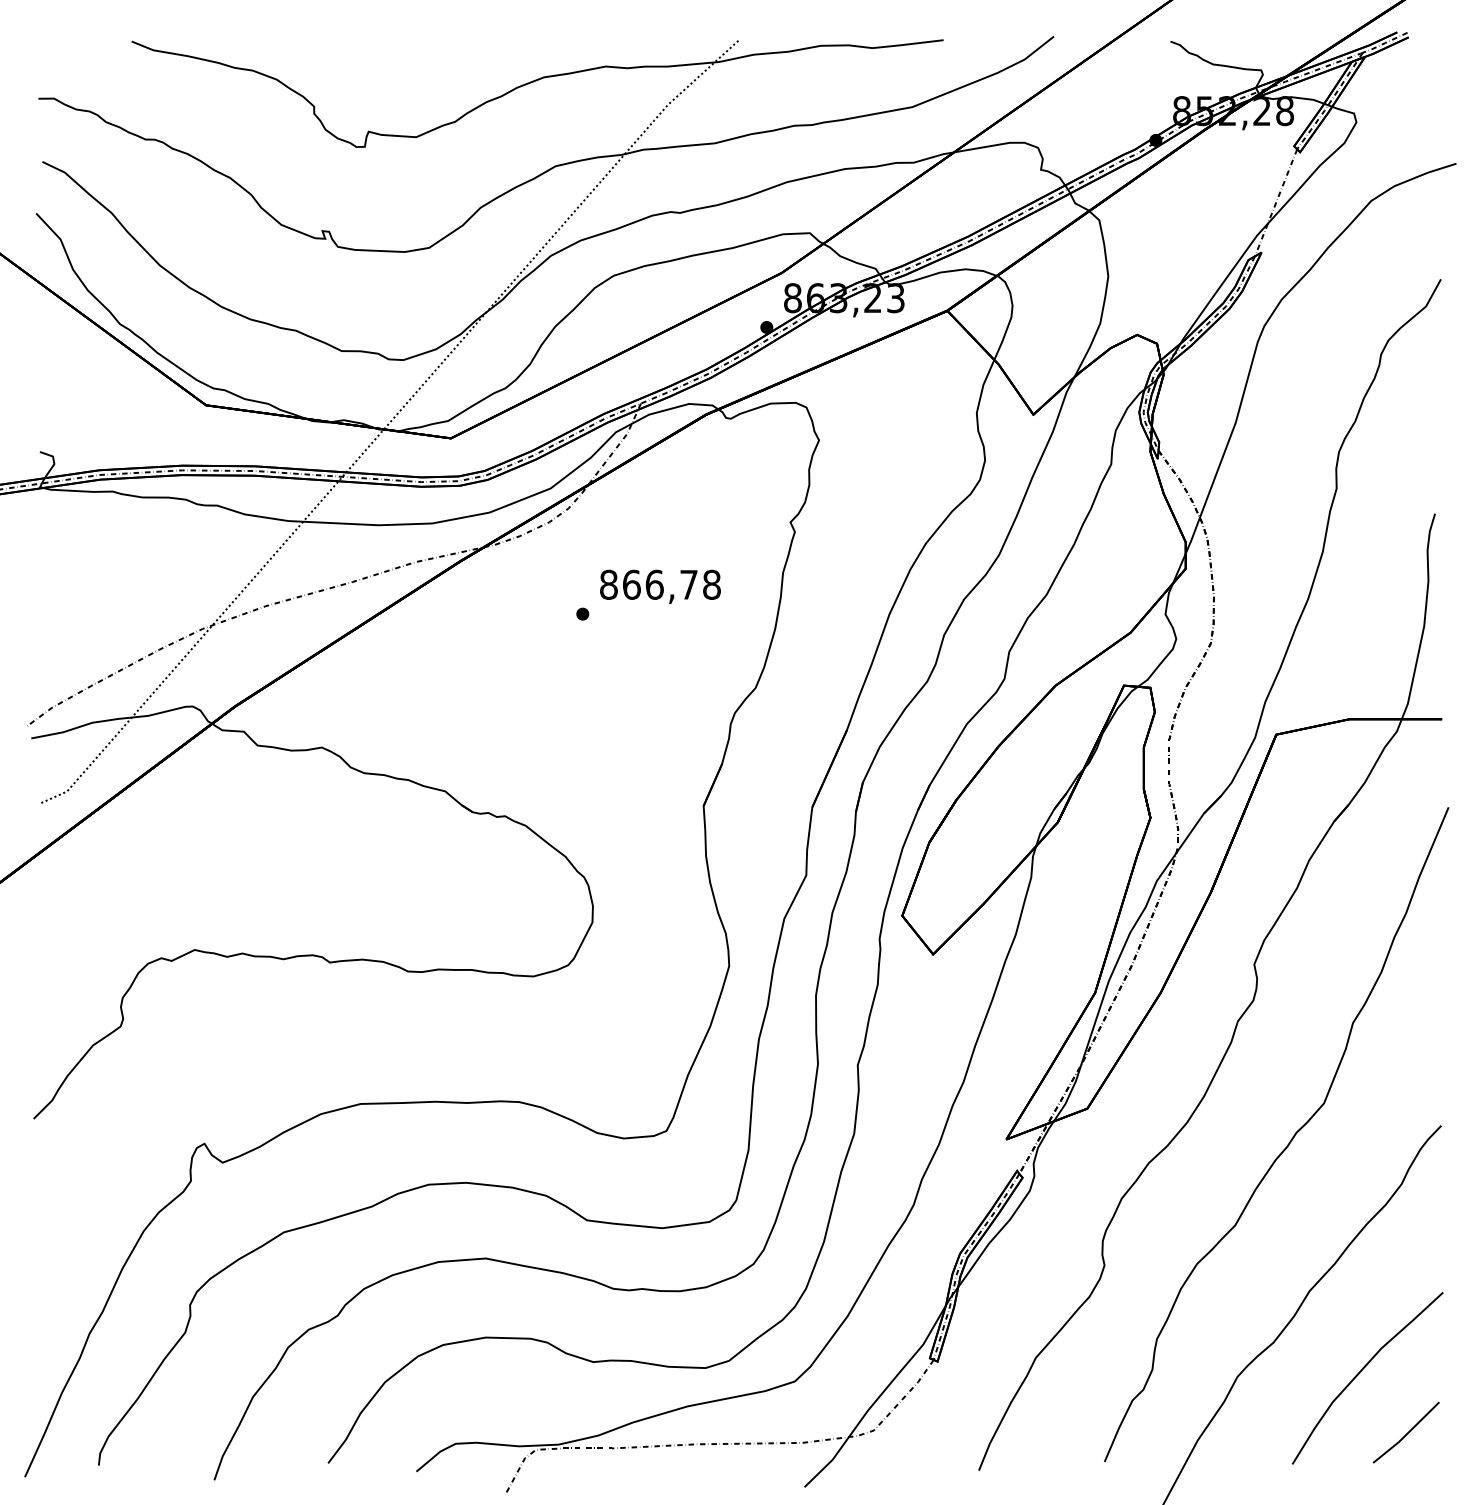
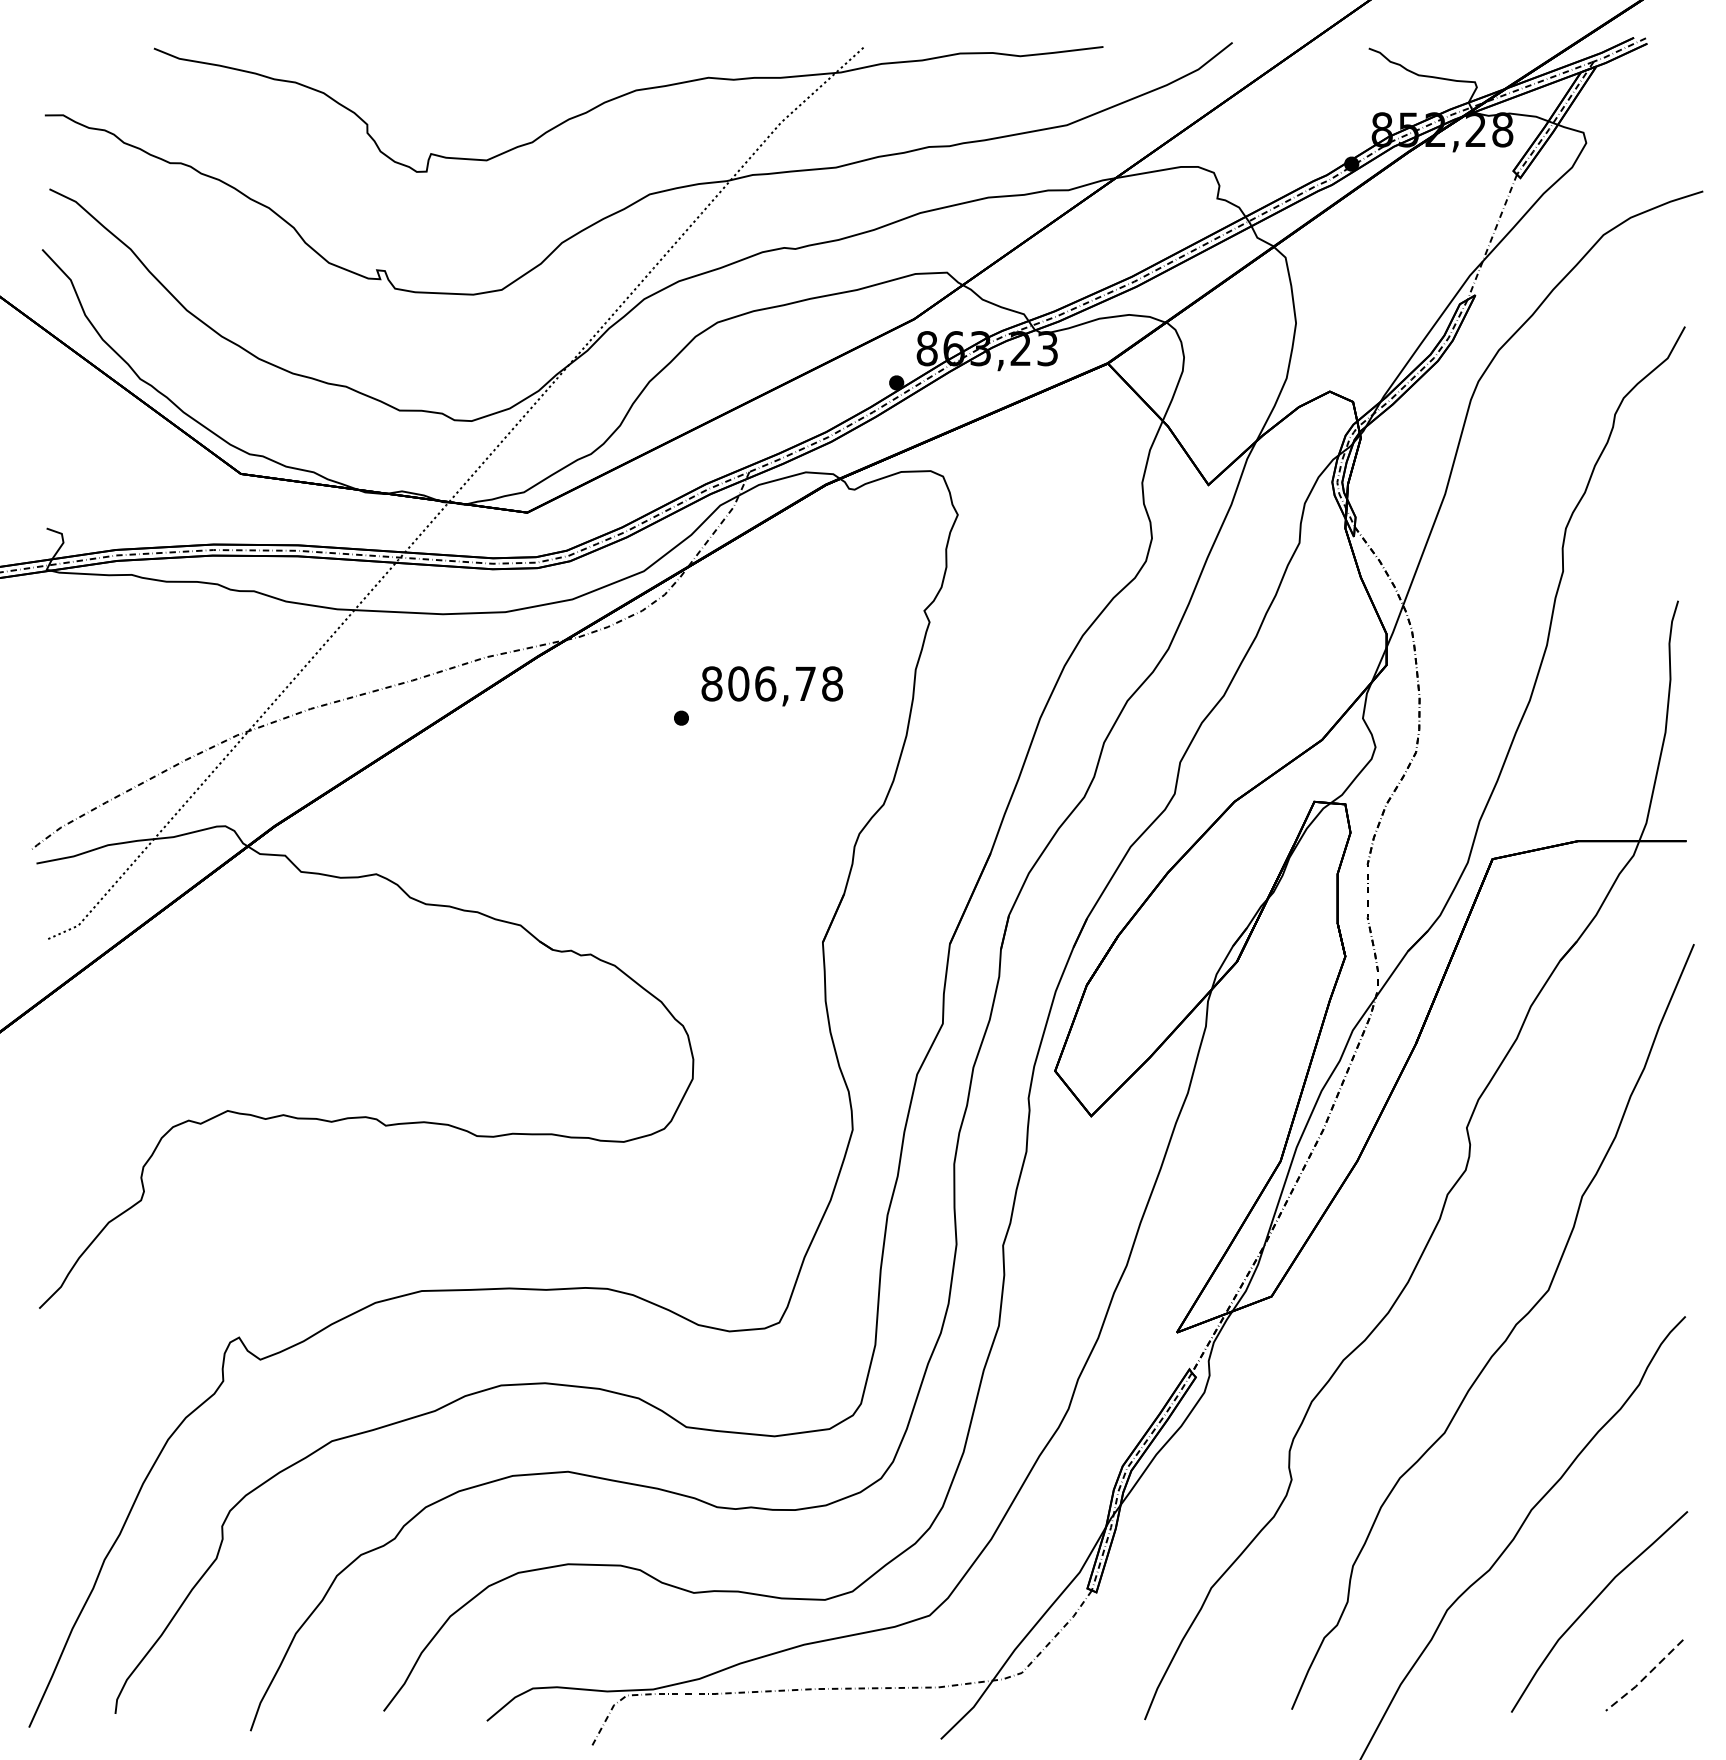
text: (631, 584) -> (738, 683), 866,78 -> 806,78
line: (1406, 1434) -> (1644, 1677), solid -> dashed

